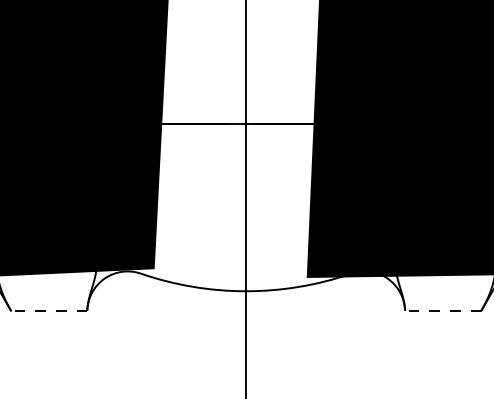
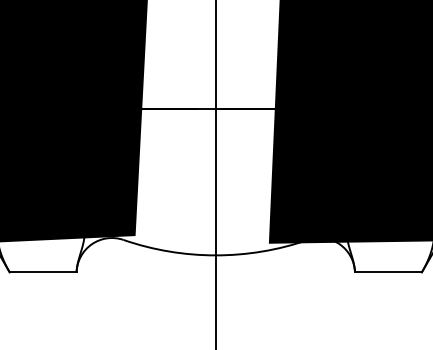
line: (48, 310) -> (42, 272), dashed -> solid
line: (442, 310) -> (387, 272), dashed -> solid

